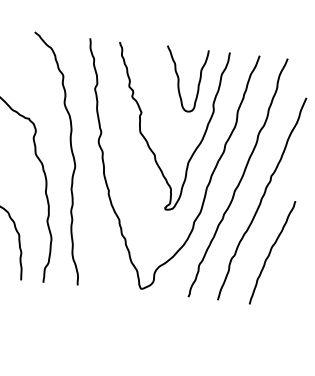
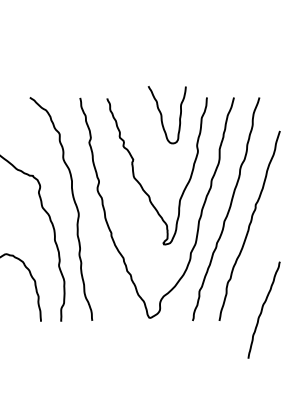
curve: (179, 79) -> (162, 115), moved
curve: (272, 250) -> (263, 308), moved

